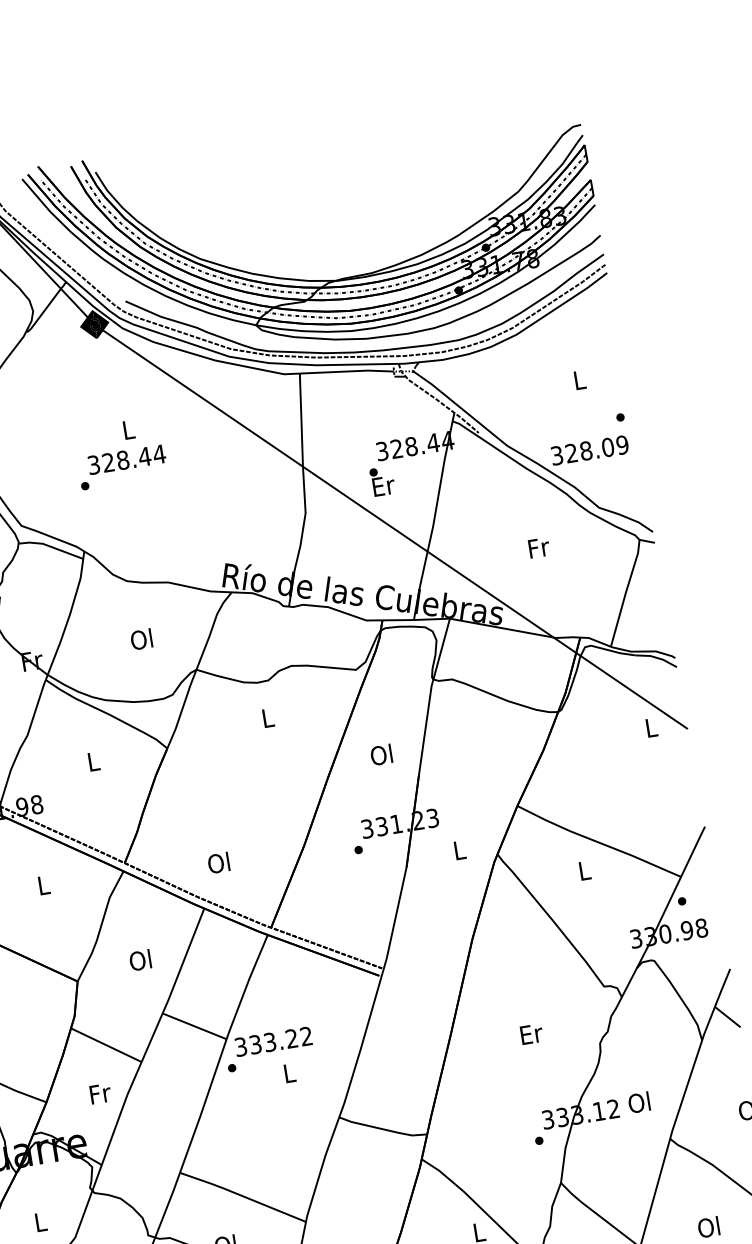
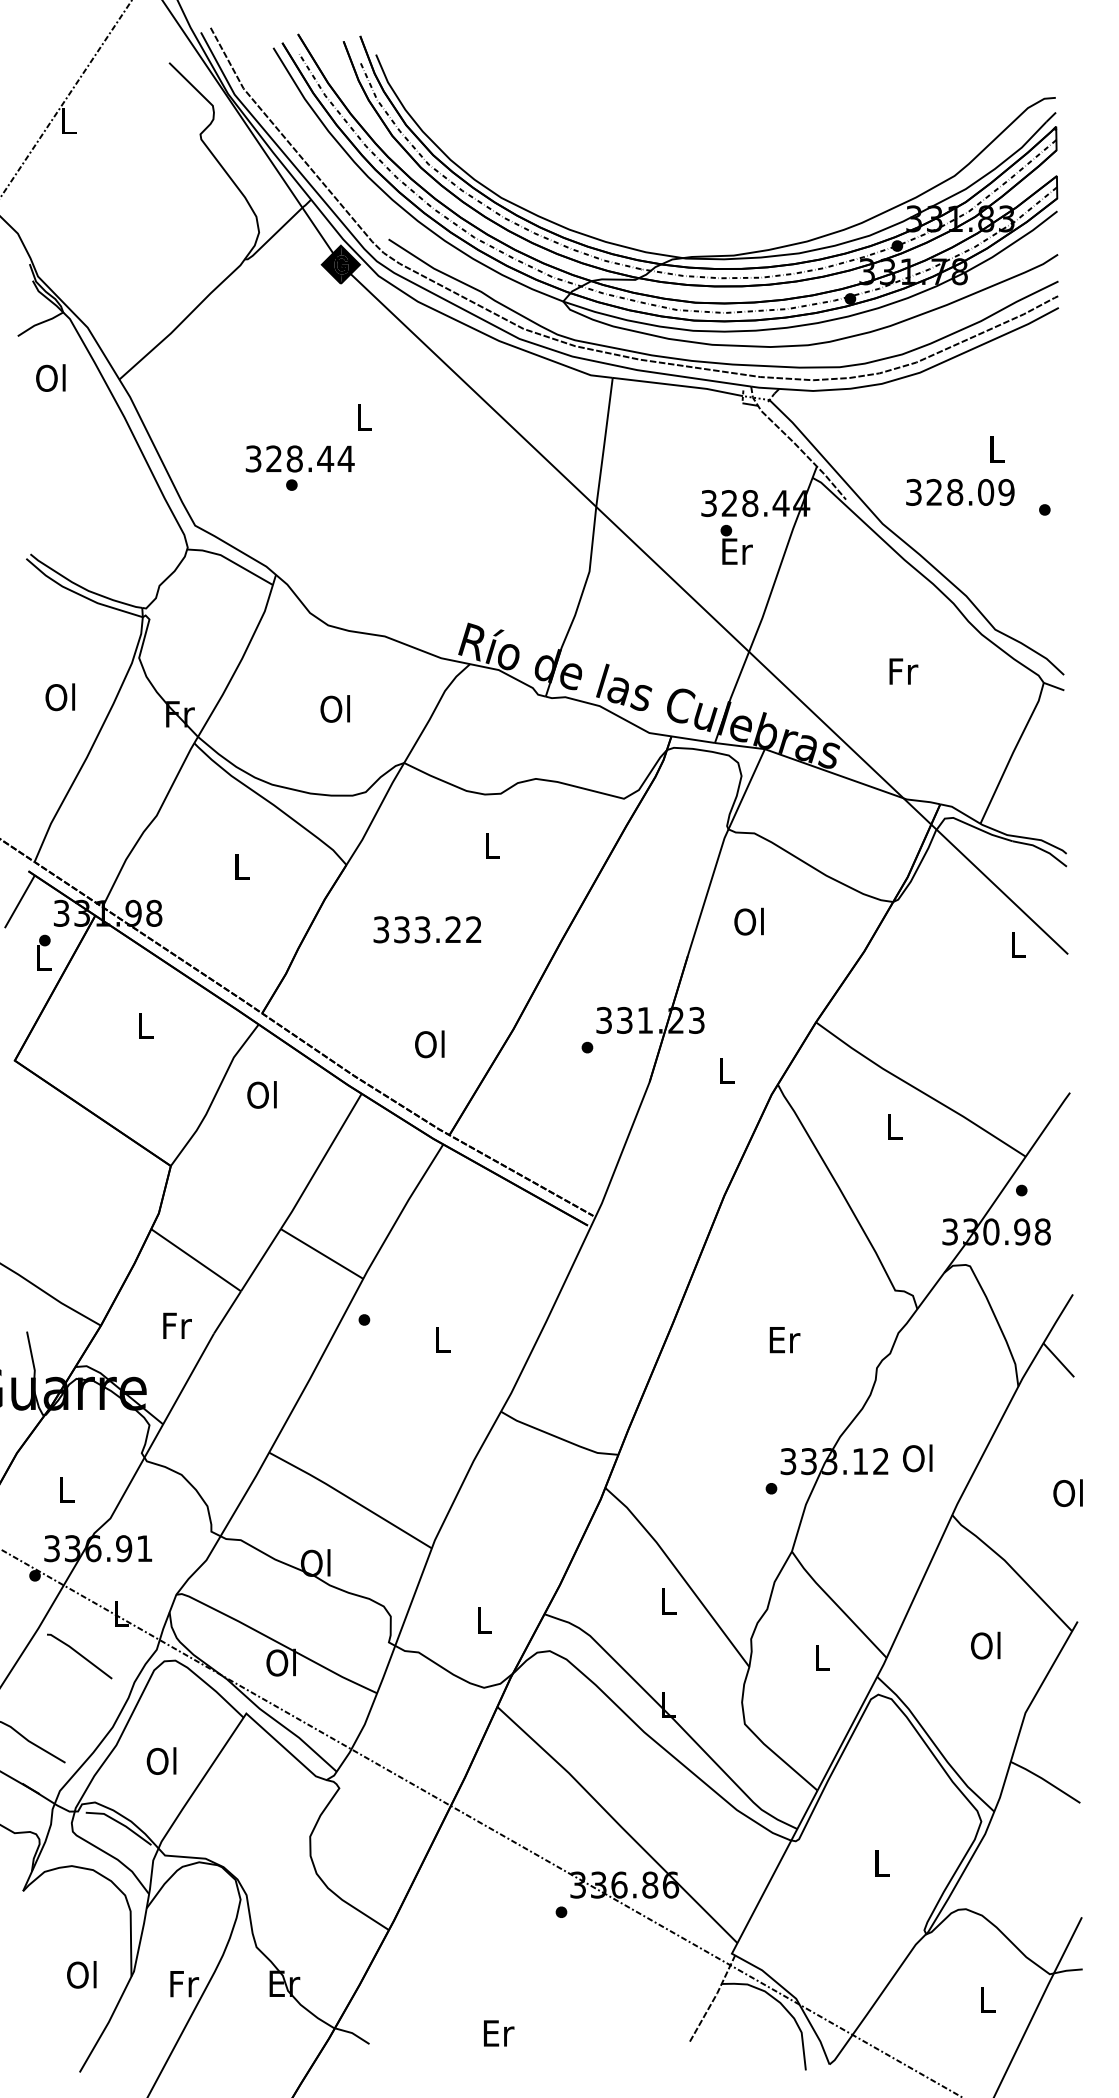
text: (590, 450) -> (960, 492), moved
text: (126, 459) -> (299, 458), moved
text: (382, 481) -> (736, 544), moved
text: (381, 754) -> (748, 921), moved
text: (218, 863) -> (429, 1044), moved
text: (139, 960) -> (261, 1094), moved
text: (273, 1041) -> (427, 929), moved

